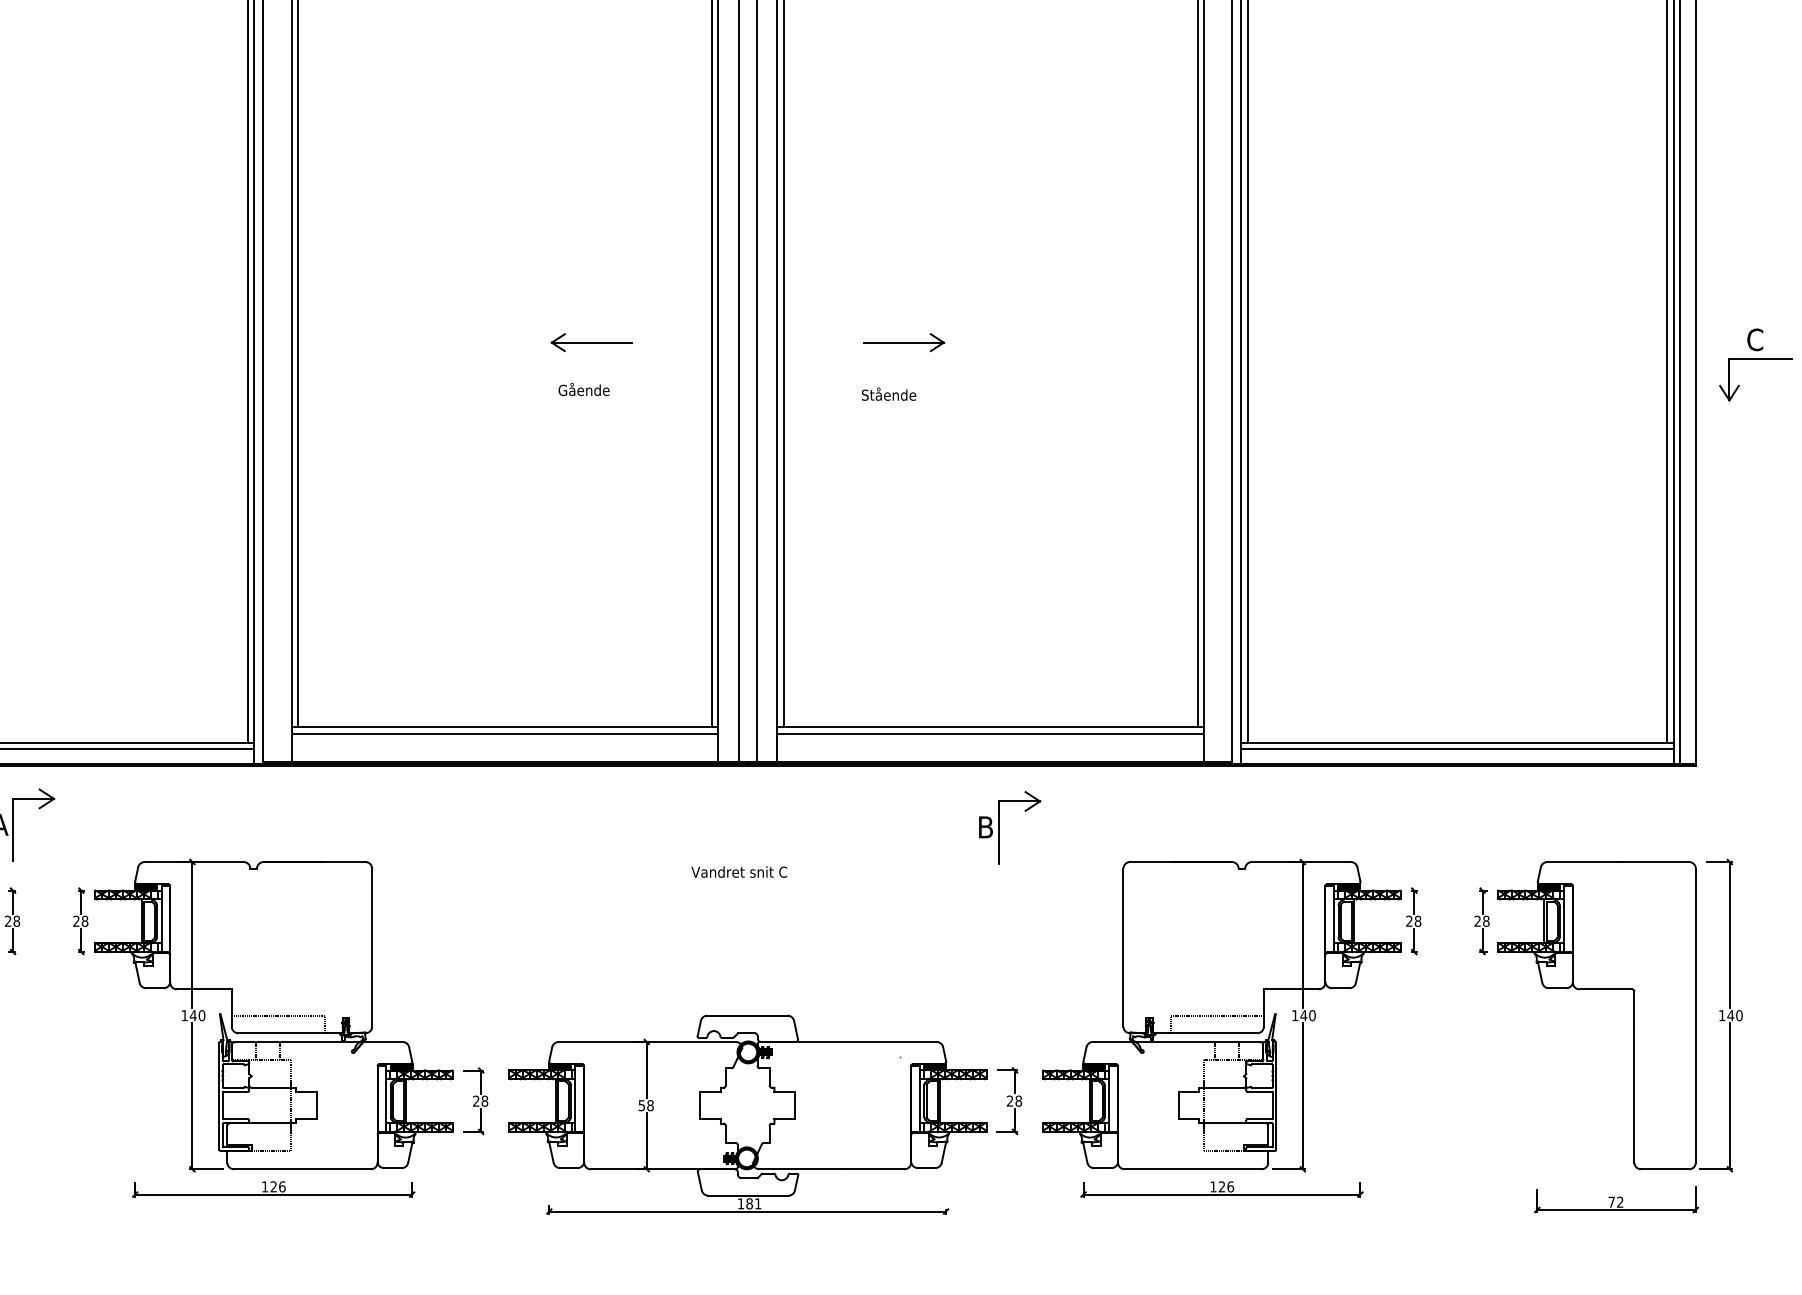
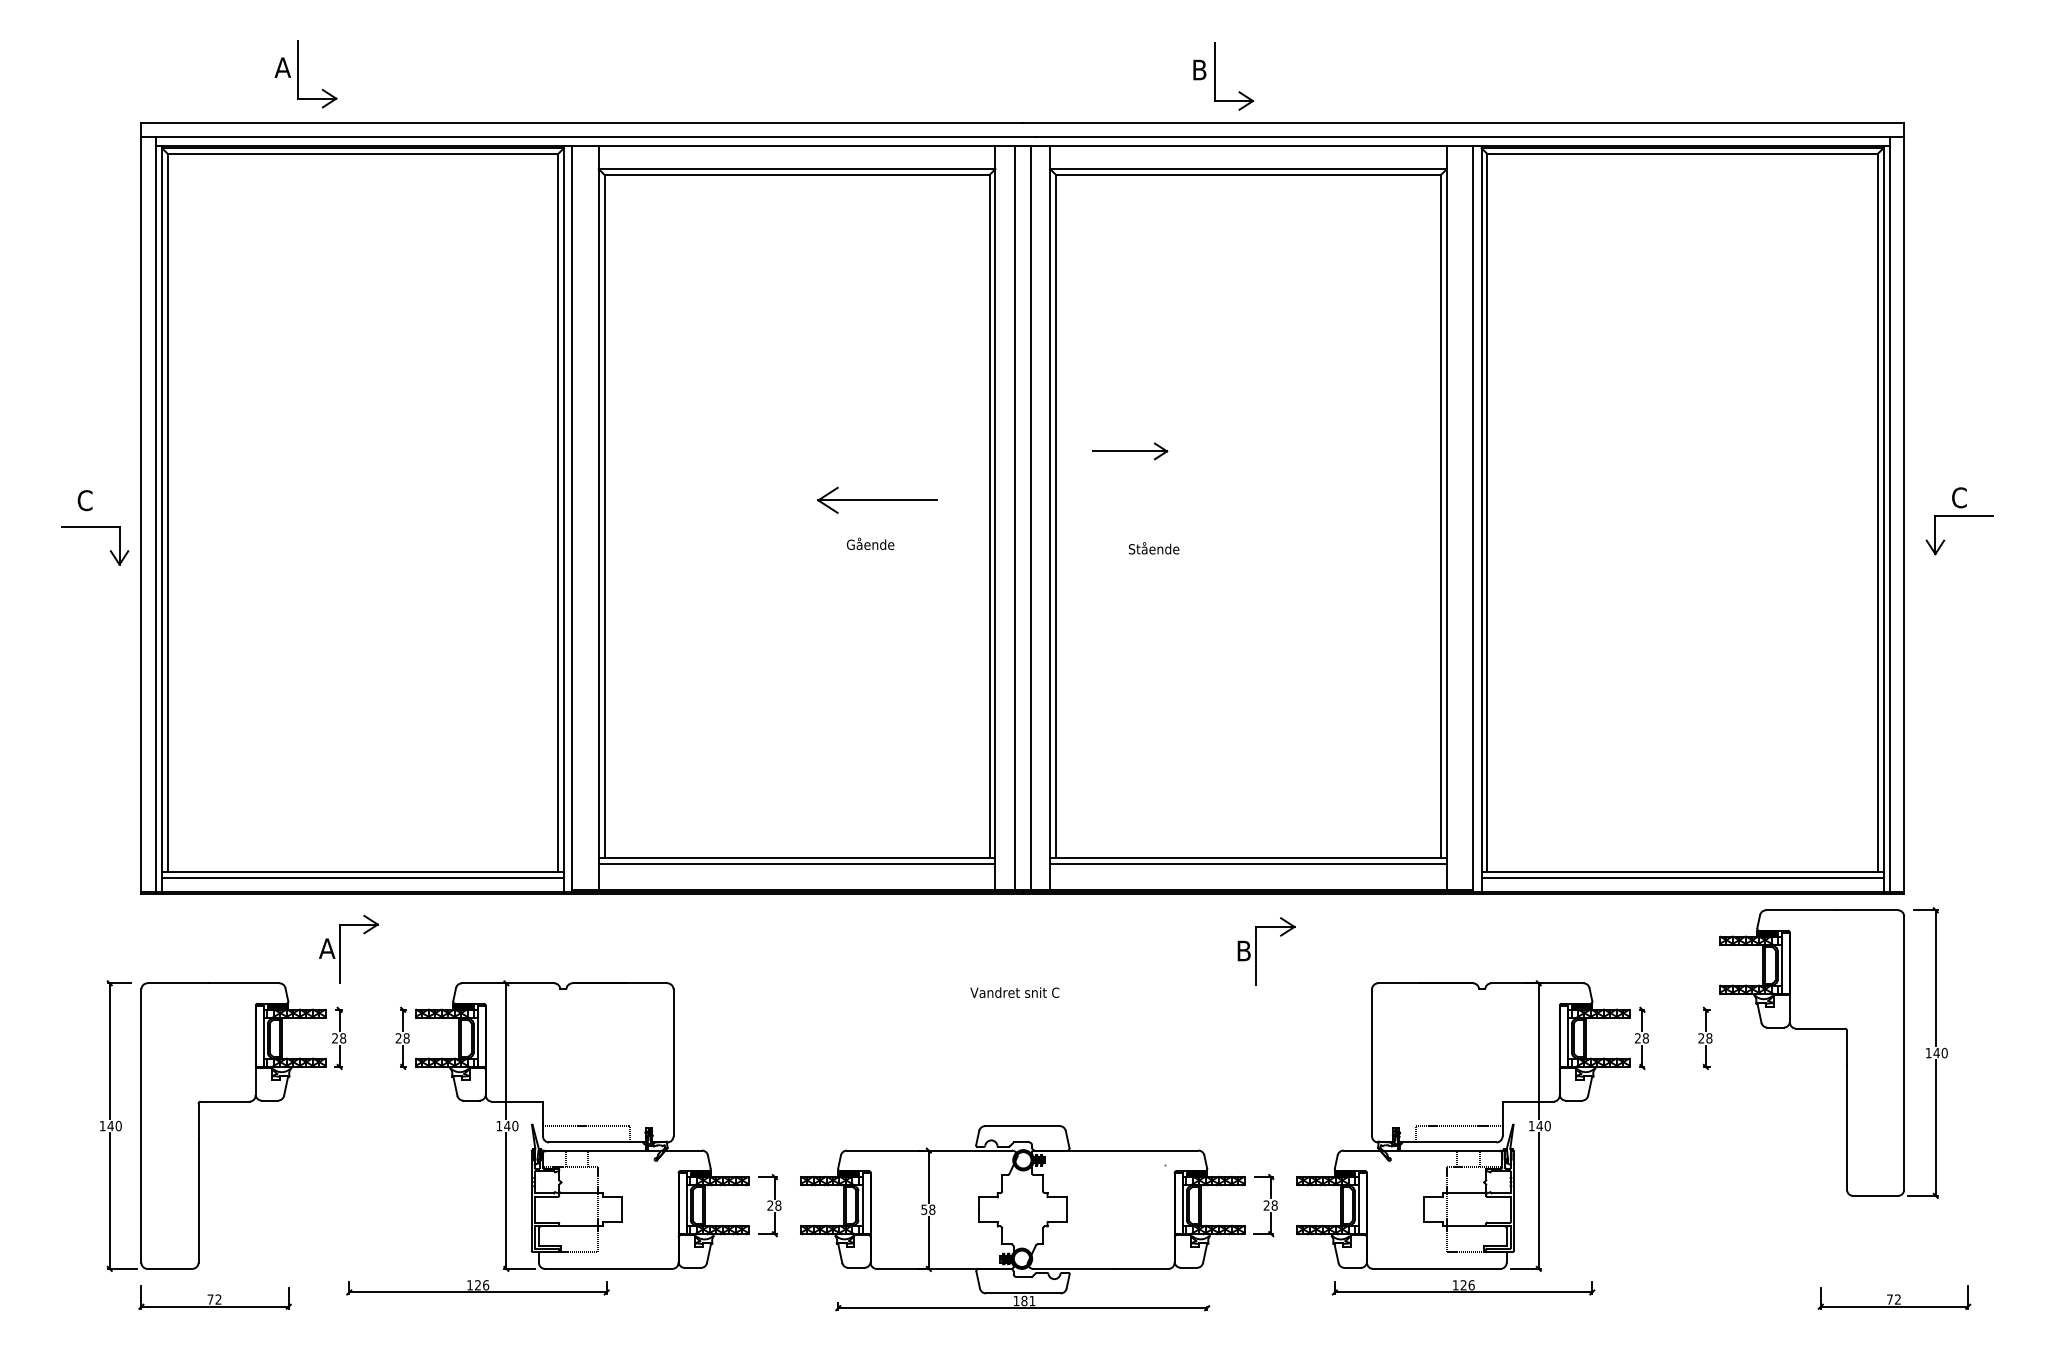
part: (591, 342) -> (877, 500), size x1.6
part: (904, 342) -> (1130, 451), moved
part: (1633, 1015) -> (1846, 1052), moved
part: (273, 1189) -> (477, 1287), moved
part: (1616, 1200) -> (1894, 1297), moved

